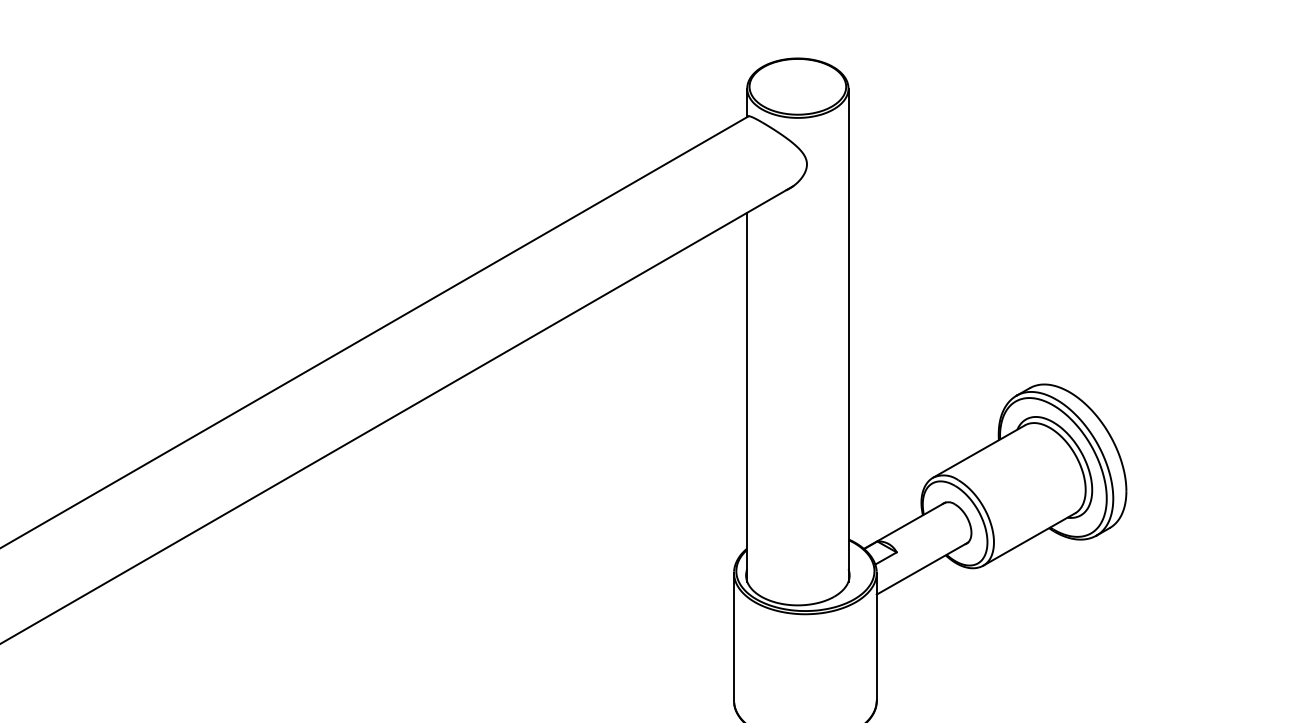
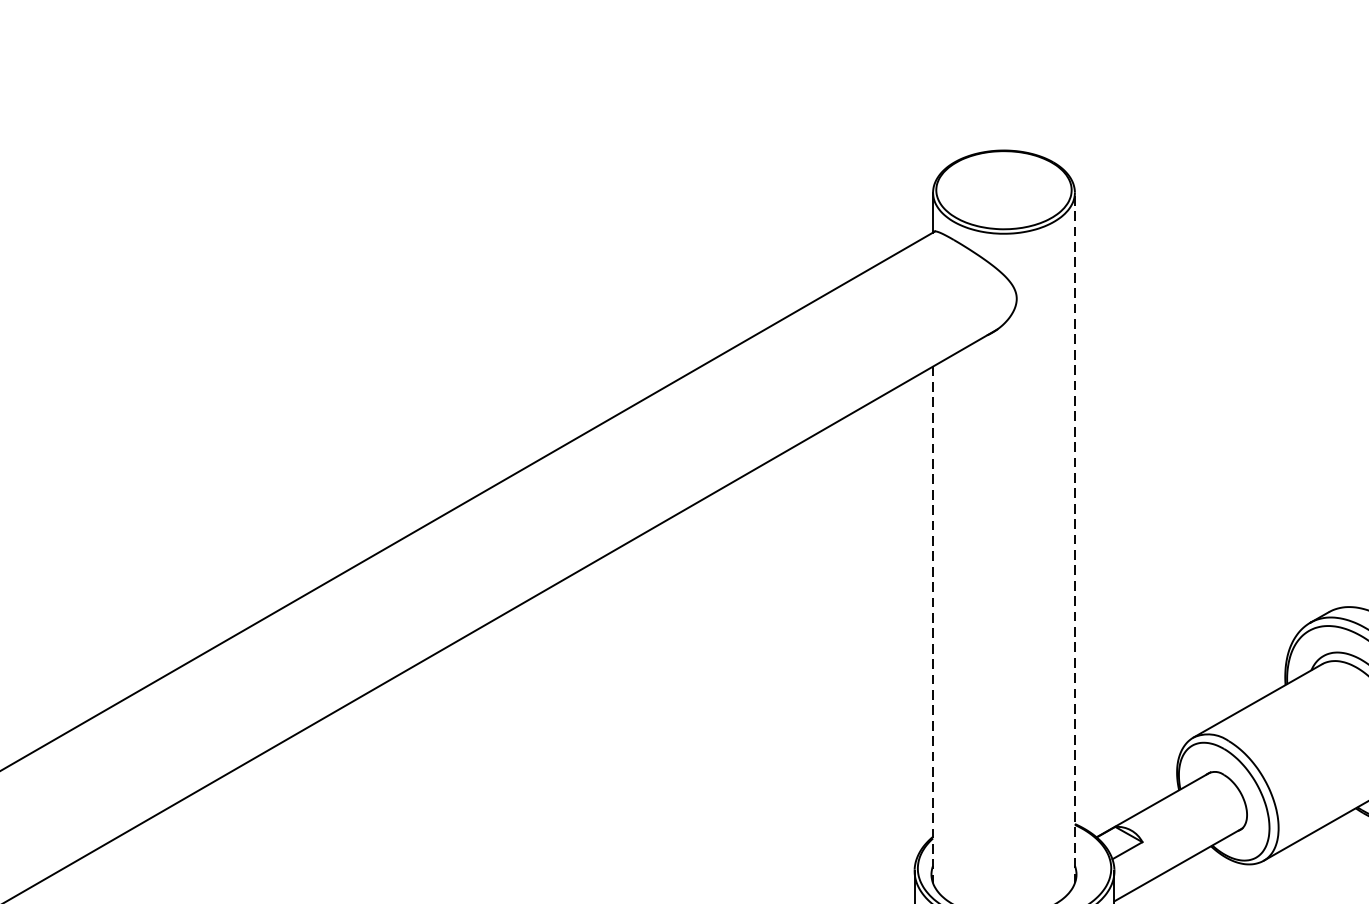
line: (848, 335) -> (1074, 538), solid -> dashed
line: (747, 397) -> (933, 625), solid -> dashed

